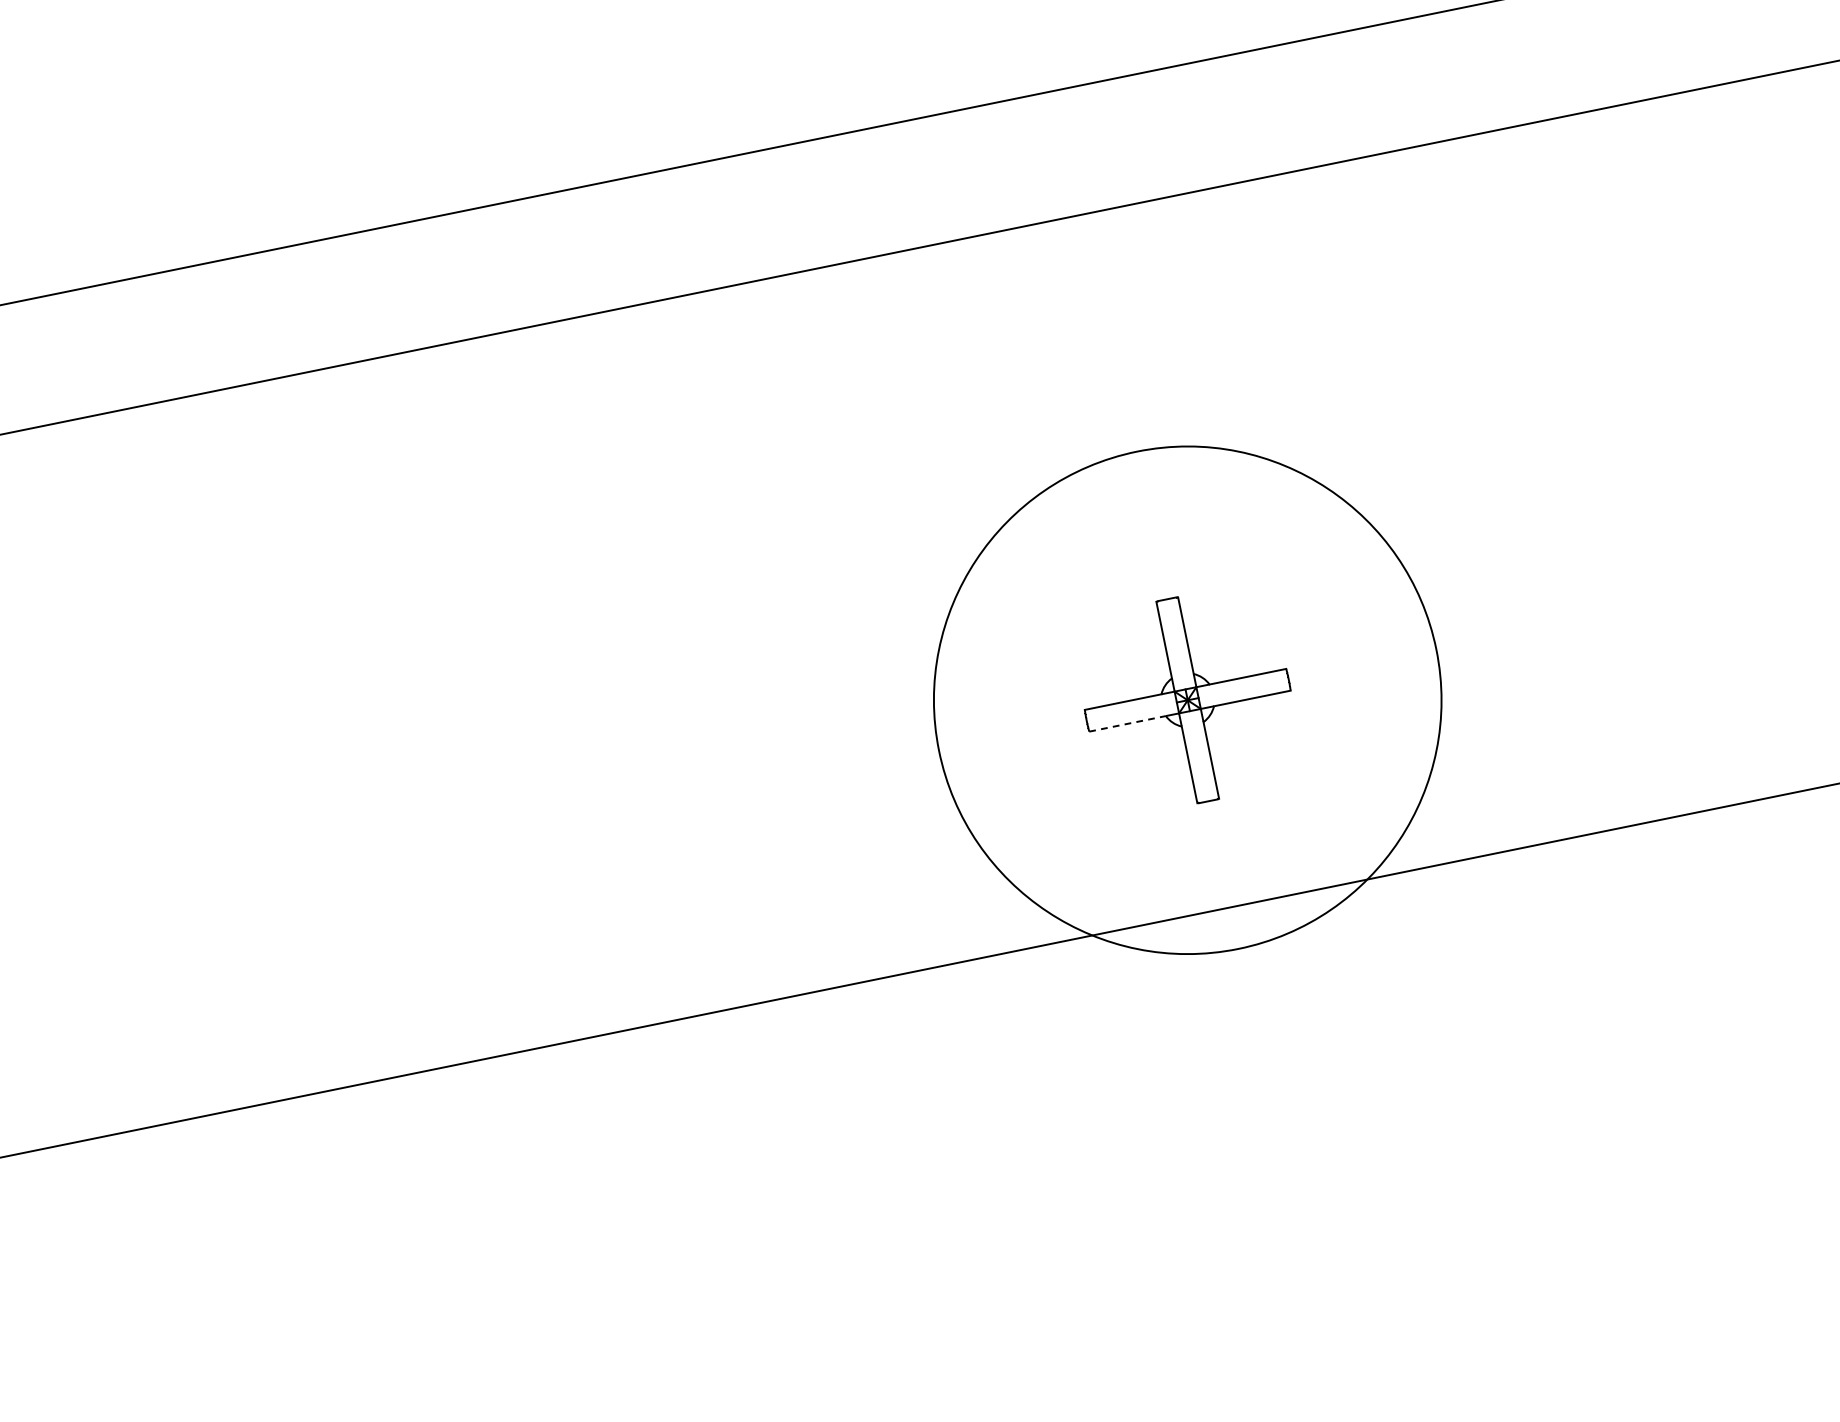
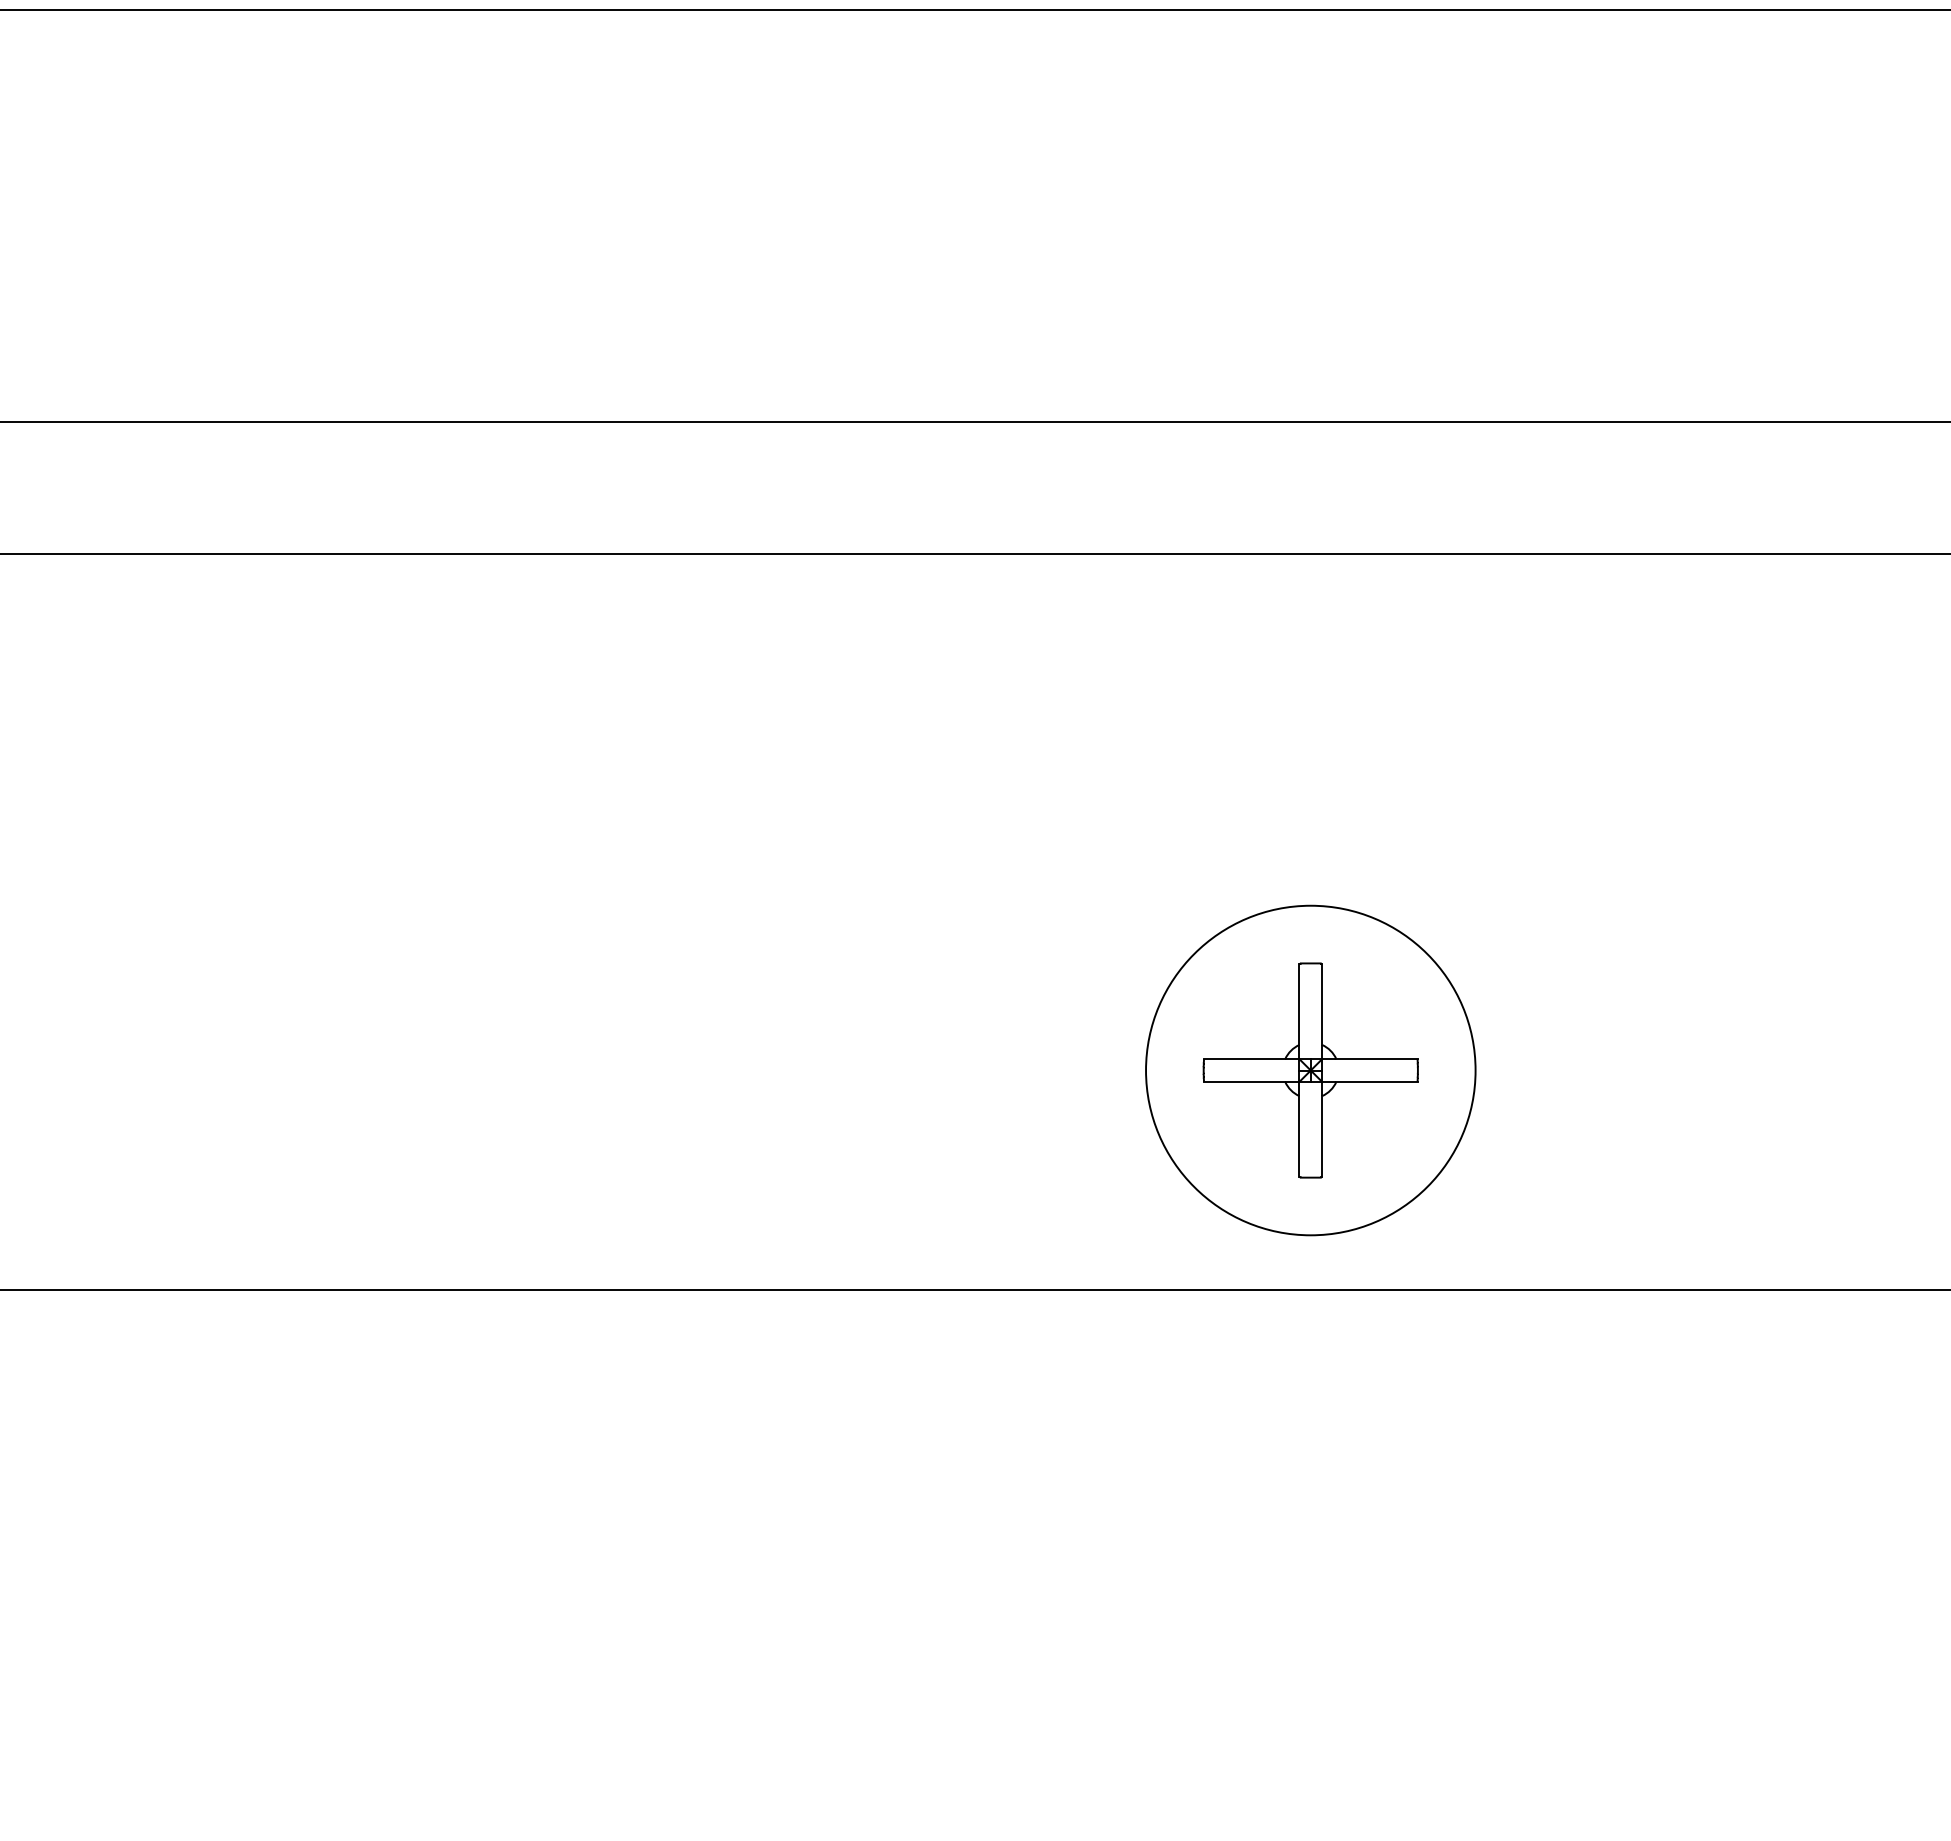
circle: (1187, 700) -> (1310, 1070), size x0.62
line: (1127, 724) -> (1244, 1082), dashed -> solid

